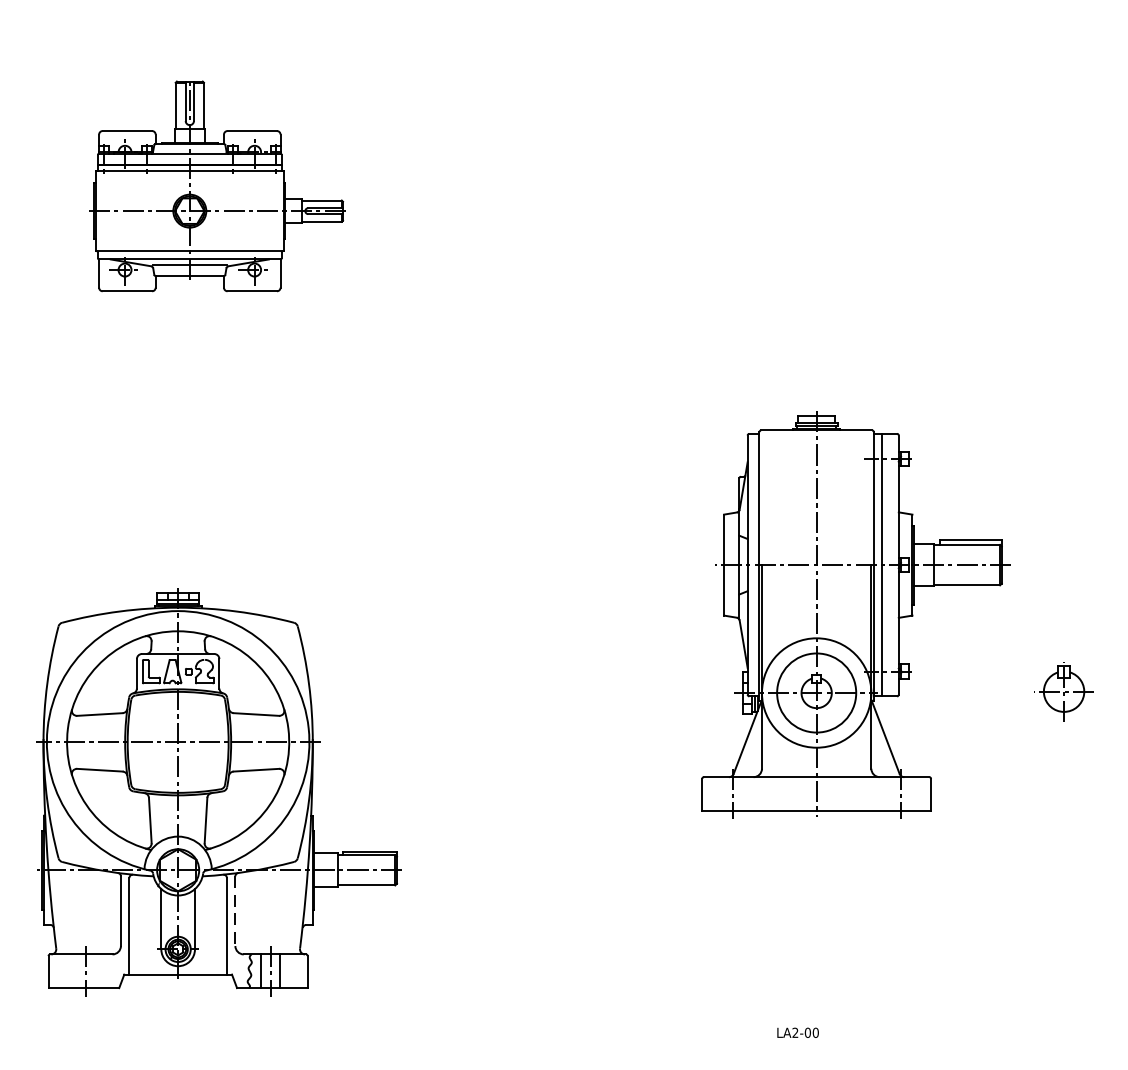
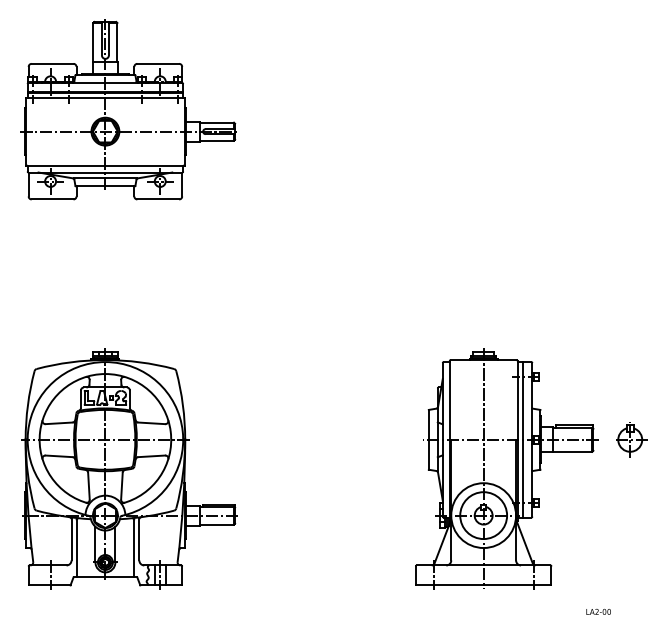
part: (217, 184) -> (128, 109), size x1.43
part: (855, 613) -> (506, 468), moved
part: (1066, 691) -> (631, 439), moved
line: (235, 910) -> (139, 539), dashed -> solid
text: (797, 1032) -> (598, 611), moved

